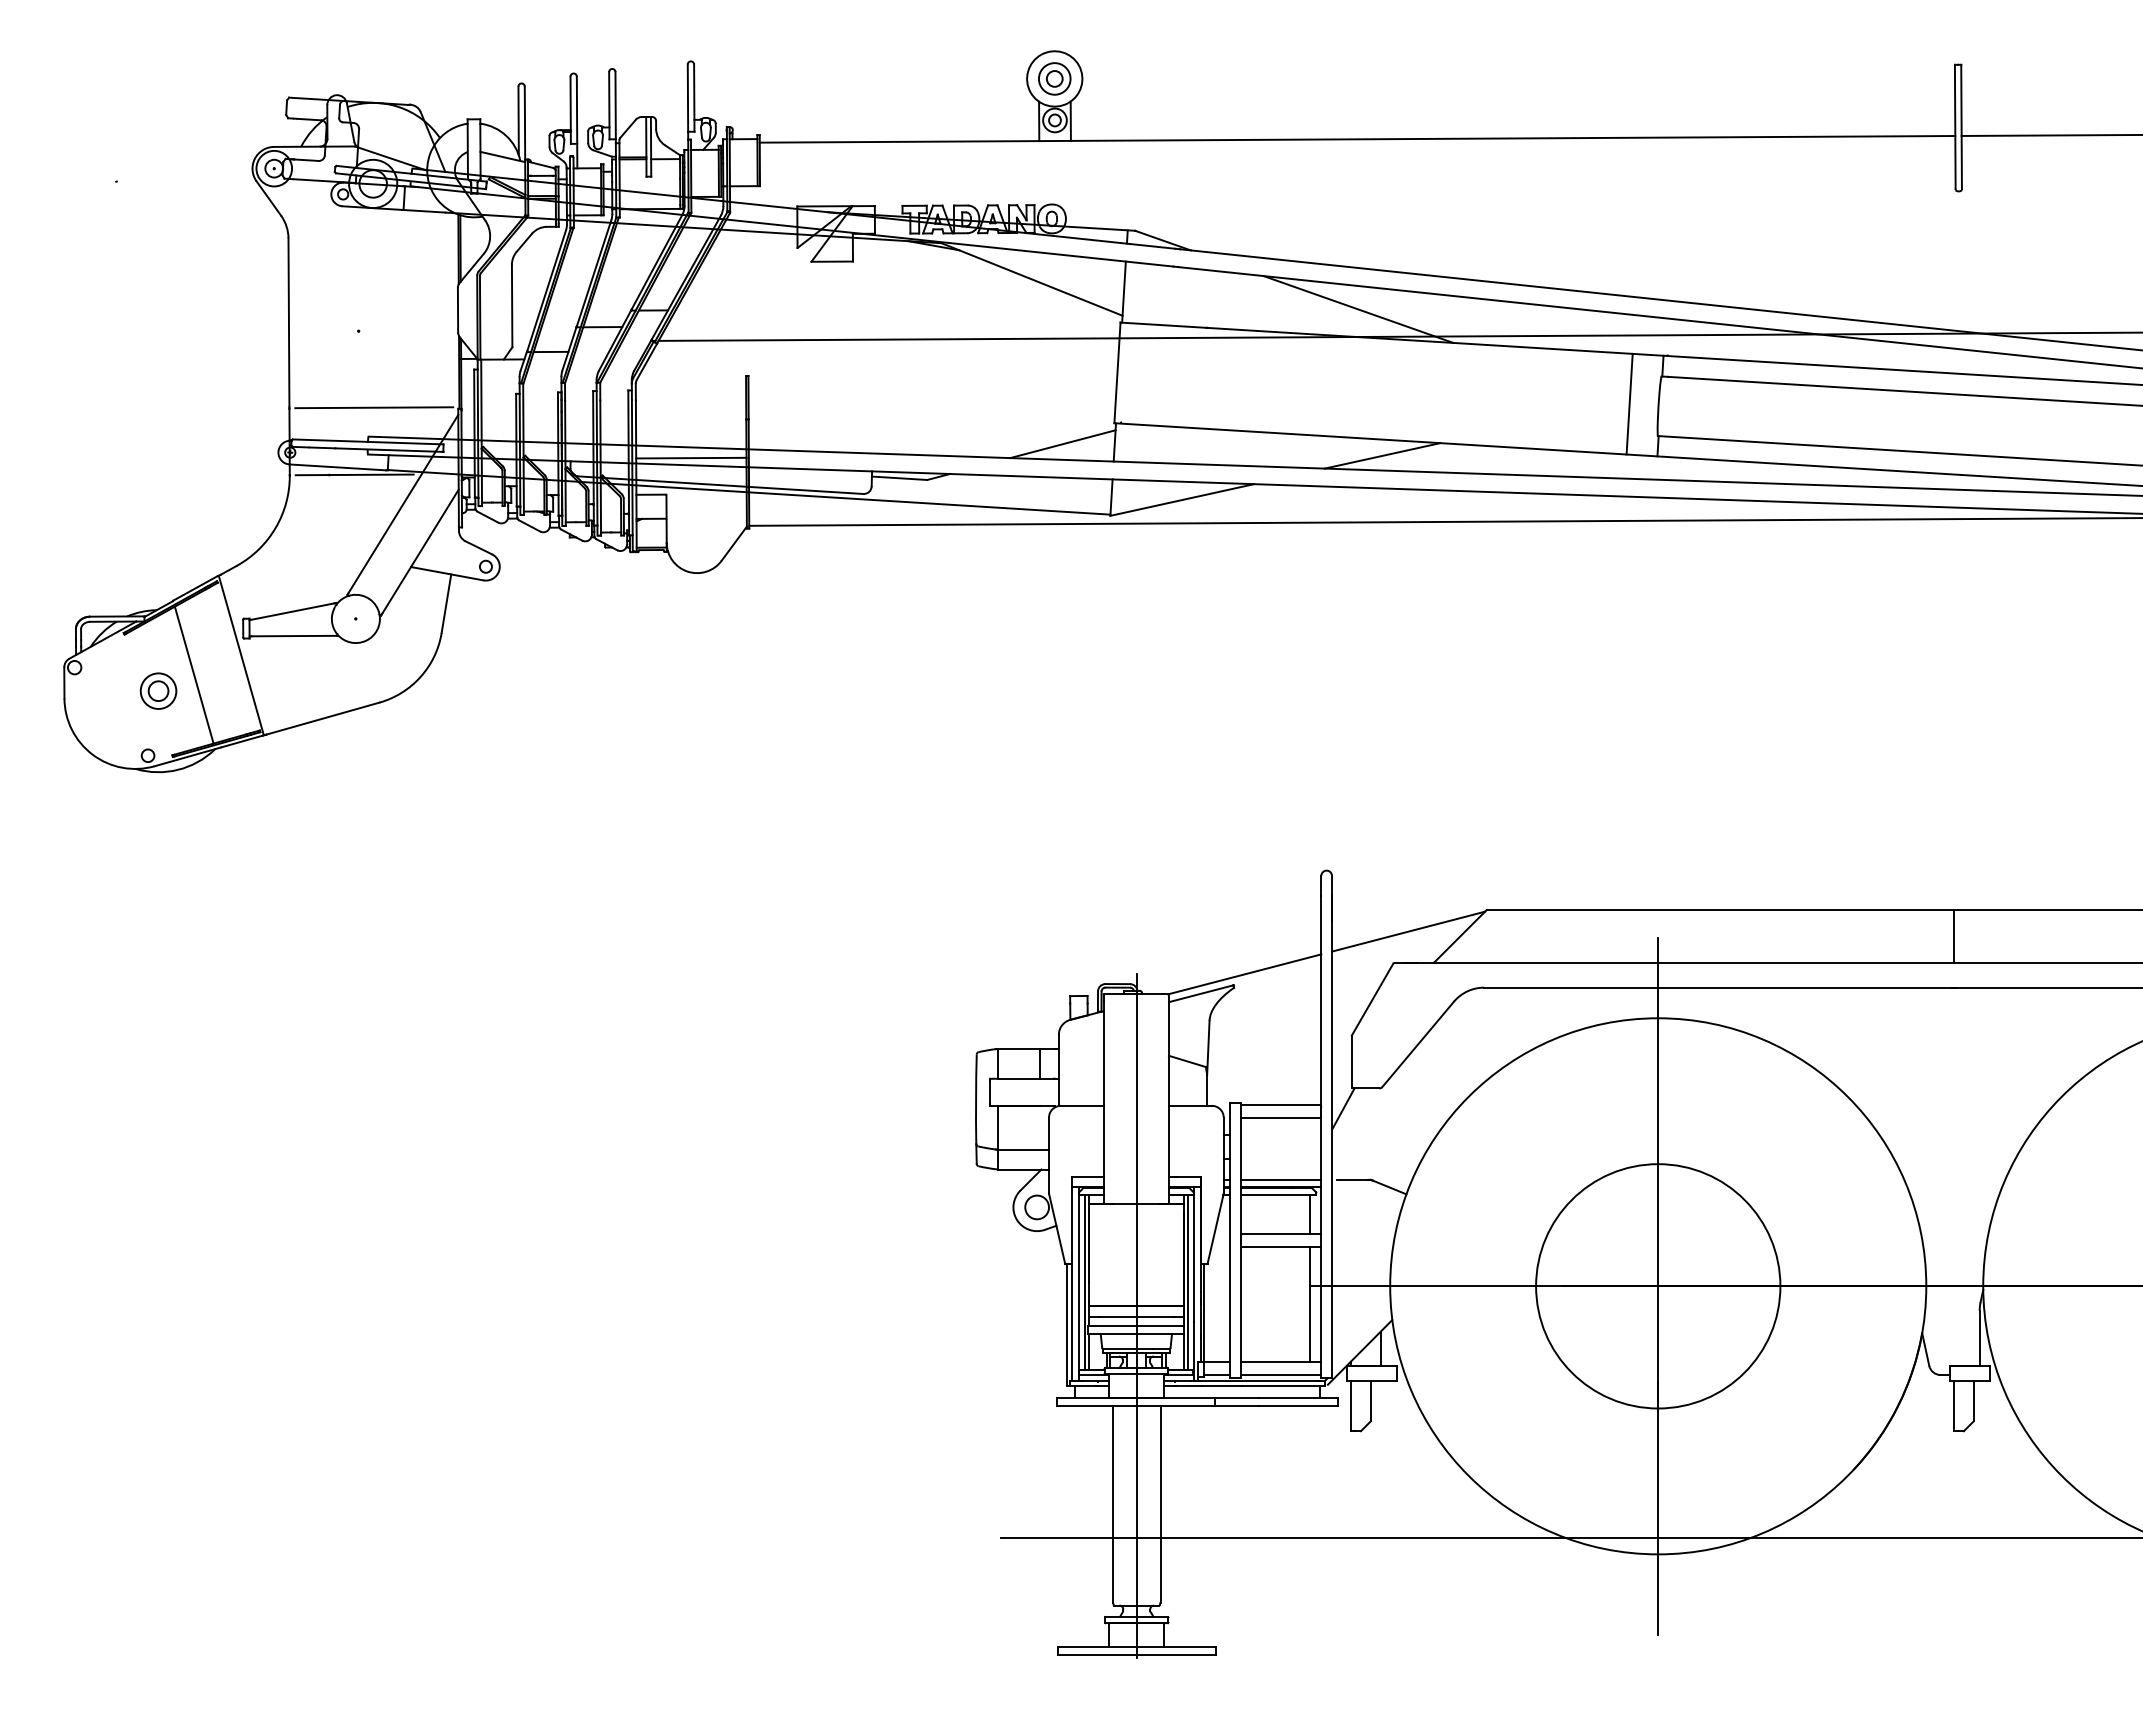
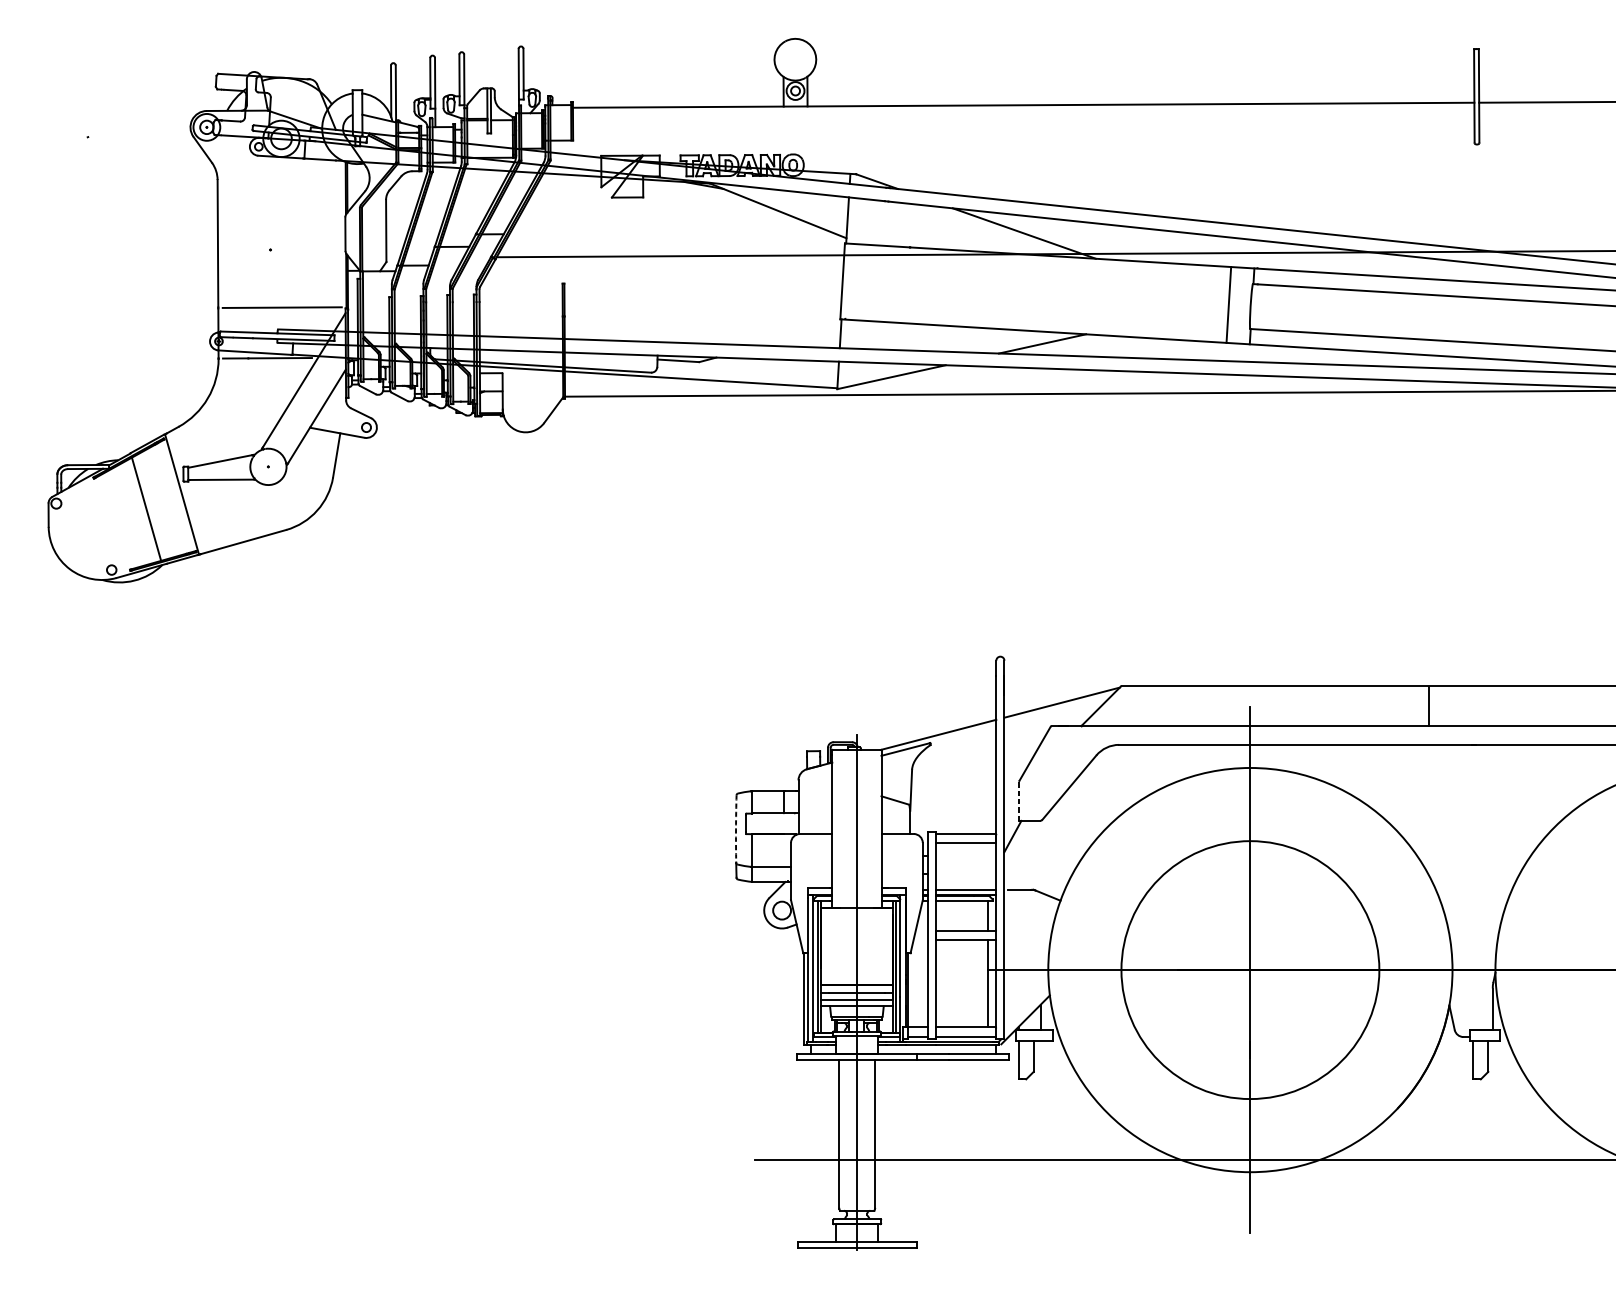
part: (1054, 78) -> (795, 59), removed
line: (1062, 444) -> (801, 335), removed
line: (691, 457) -> (521, 345), removed
part: (158, 690) -> (119, 520), removed
line: (1953, 936) -> (1429, 706), moved
line: (1351, 1061) -> (1019, 800), solid -> dashed
arc: (976, 1099) -> (736, 829), solid -> dashed
circle: (1658, 1286) -> (1250, 970), size x1.4

